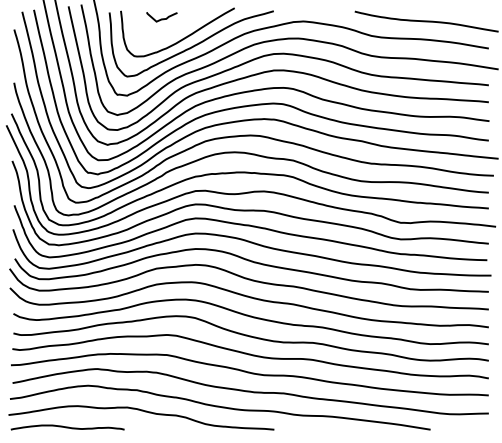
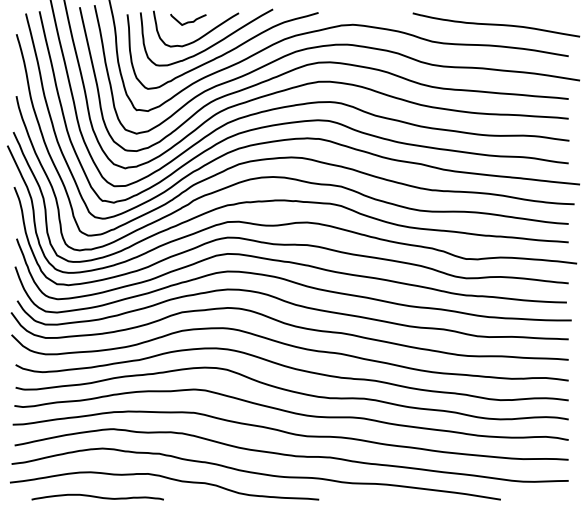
curve: (174, 30) -> (202, 35), added
curve: (67, 426) -> (97, 496), moved

